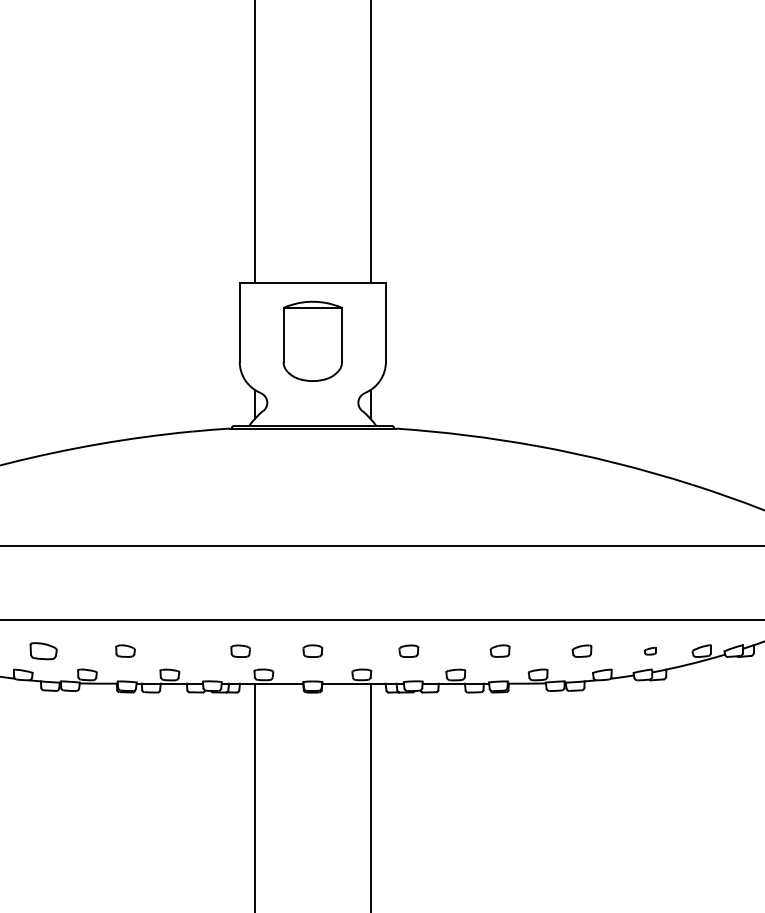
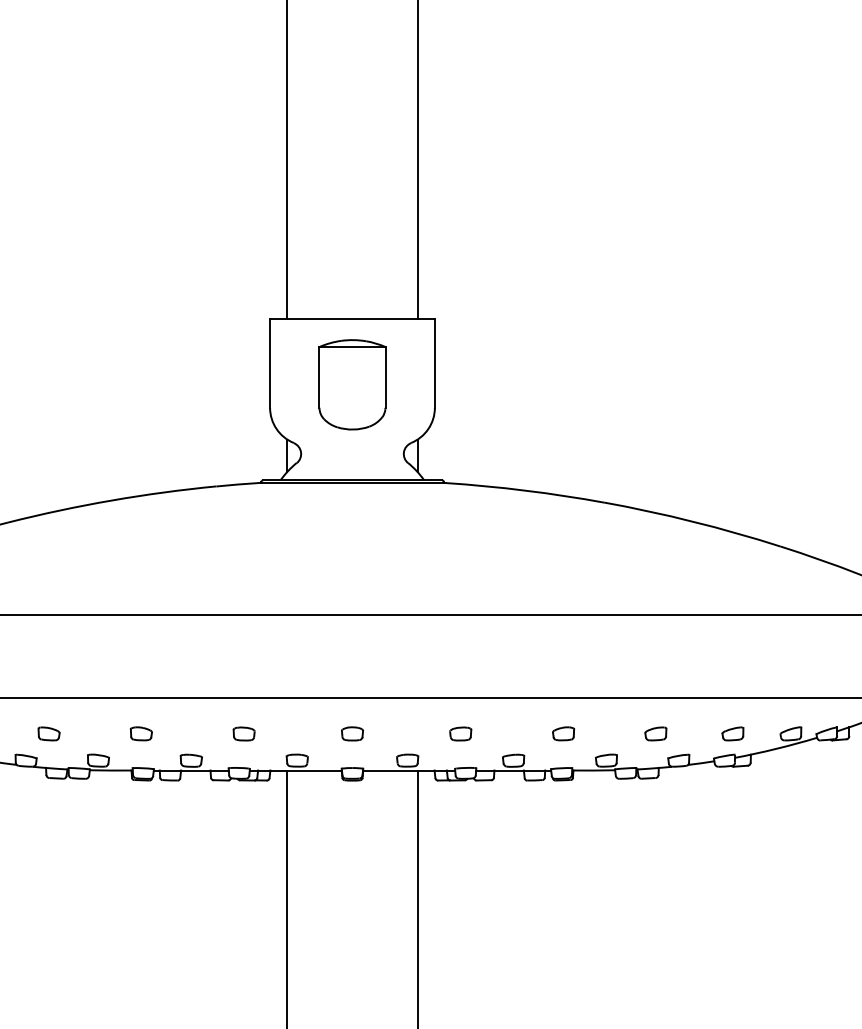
part: (43, 650) -> (48, 733), size x0.71
part: (240, 650) -> (243, 733), moved
part: (650, 650) -> (732, 733), size x1.67

